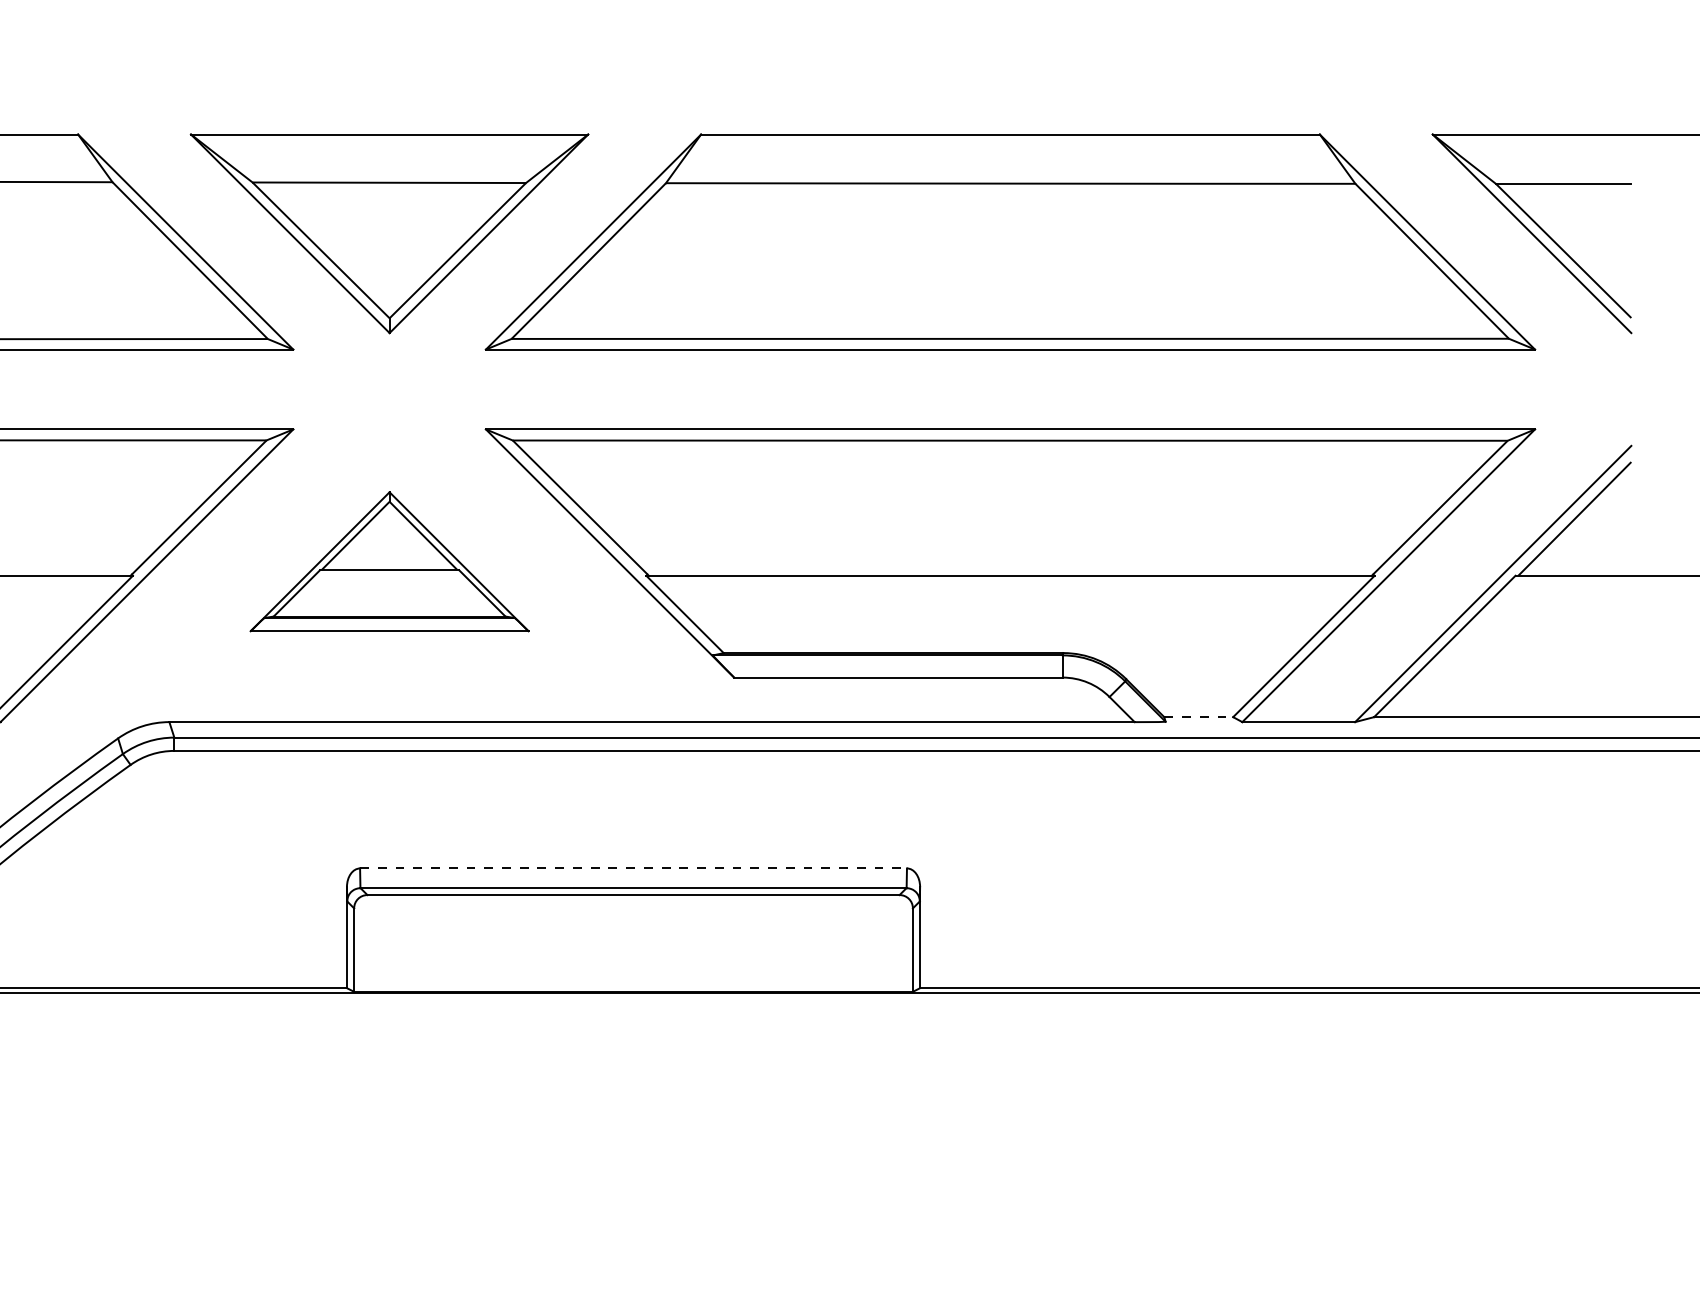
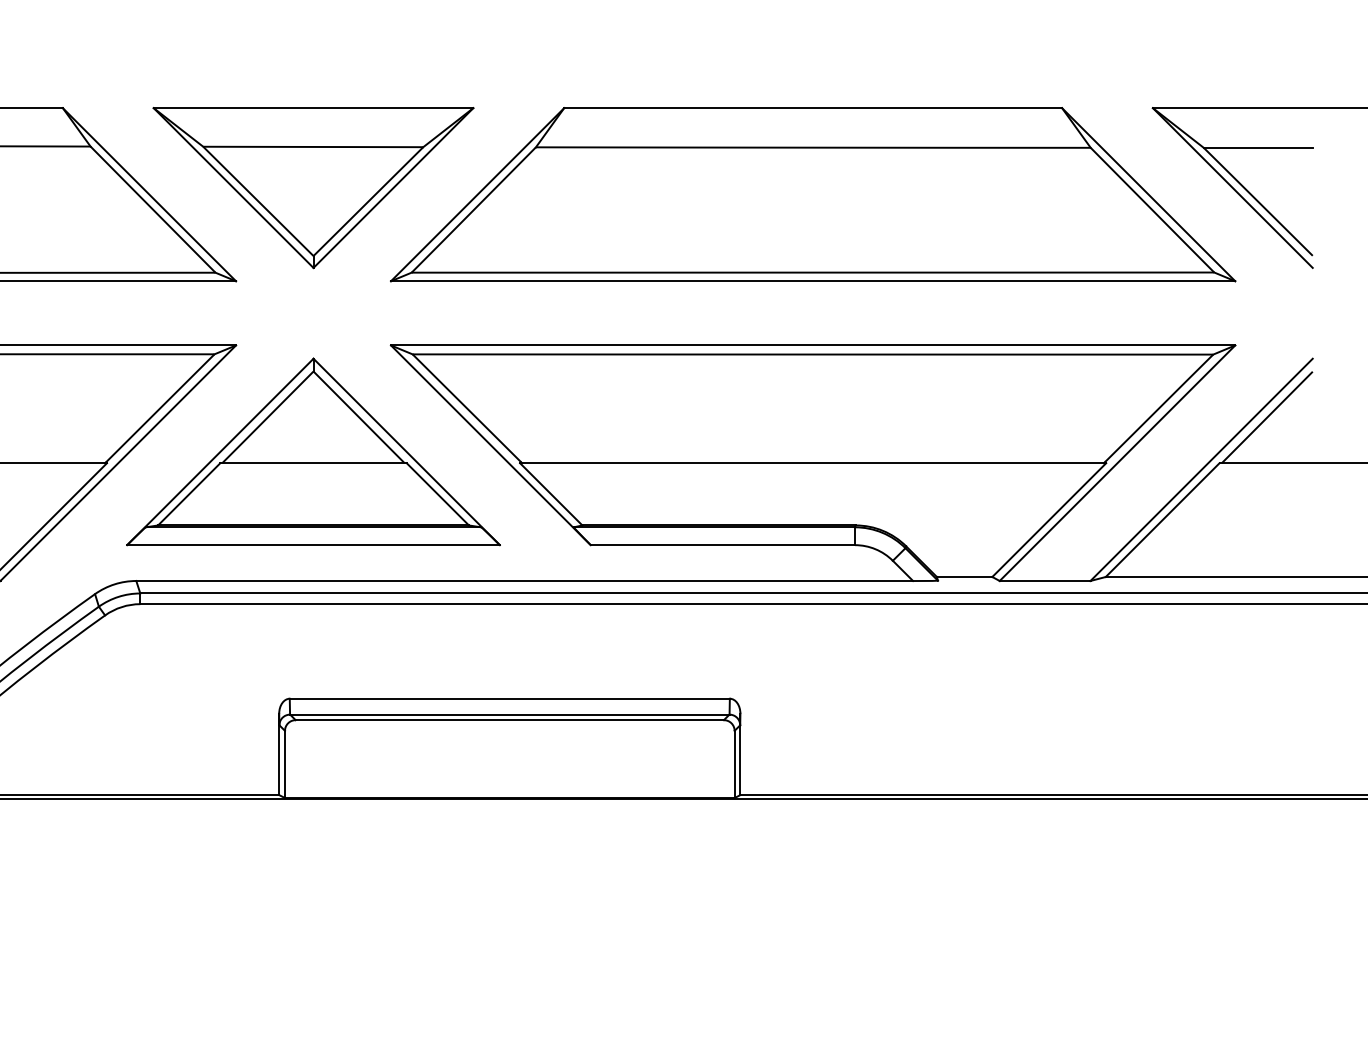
part: (389, 561) -> (313, 451), size x1.67
line: (1198, 716) -> (964, 576), dashed -> solid
line: (634, 868) -> (510, 698), dashed -> solid

